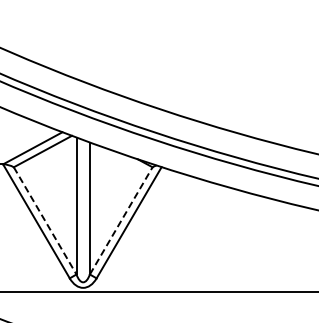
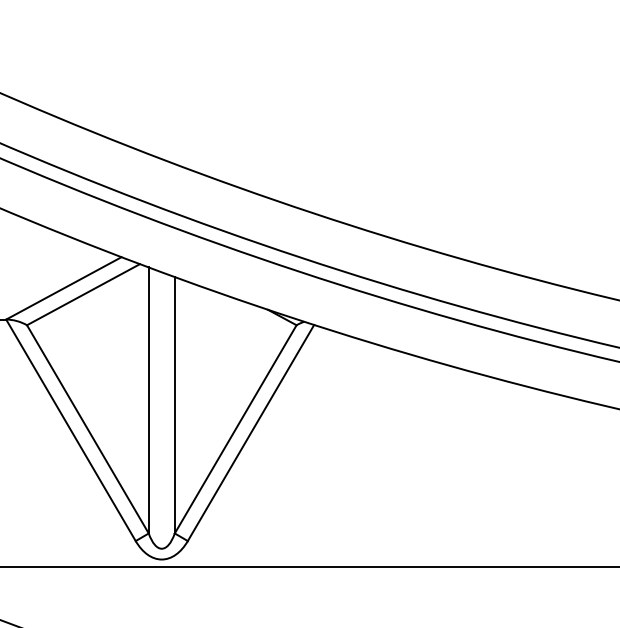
line: (121, 220) -> (236, 428), dashed -> solid
line: (45, 221) -> (88, 430), dashed -> solid

